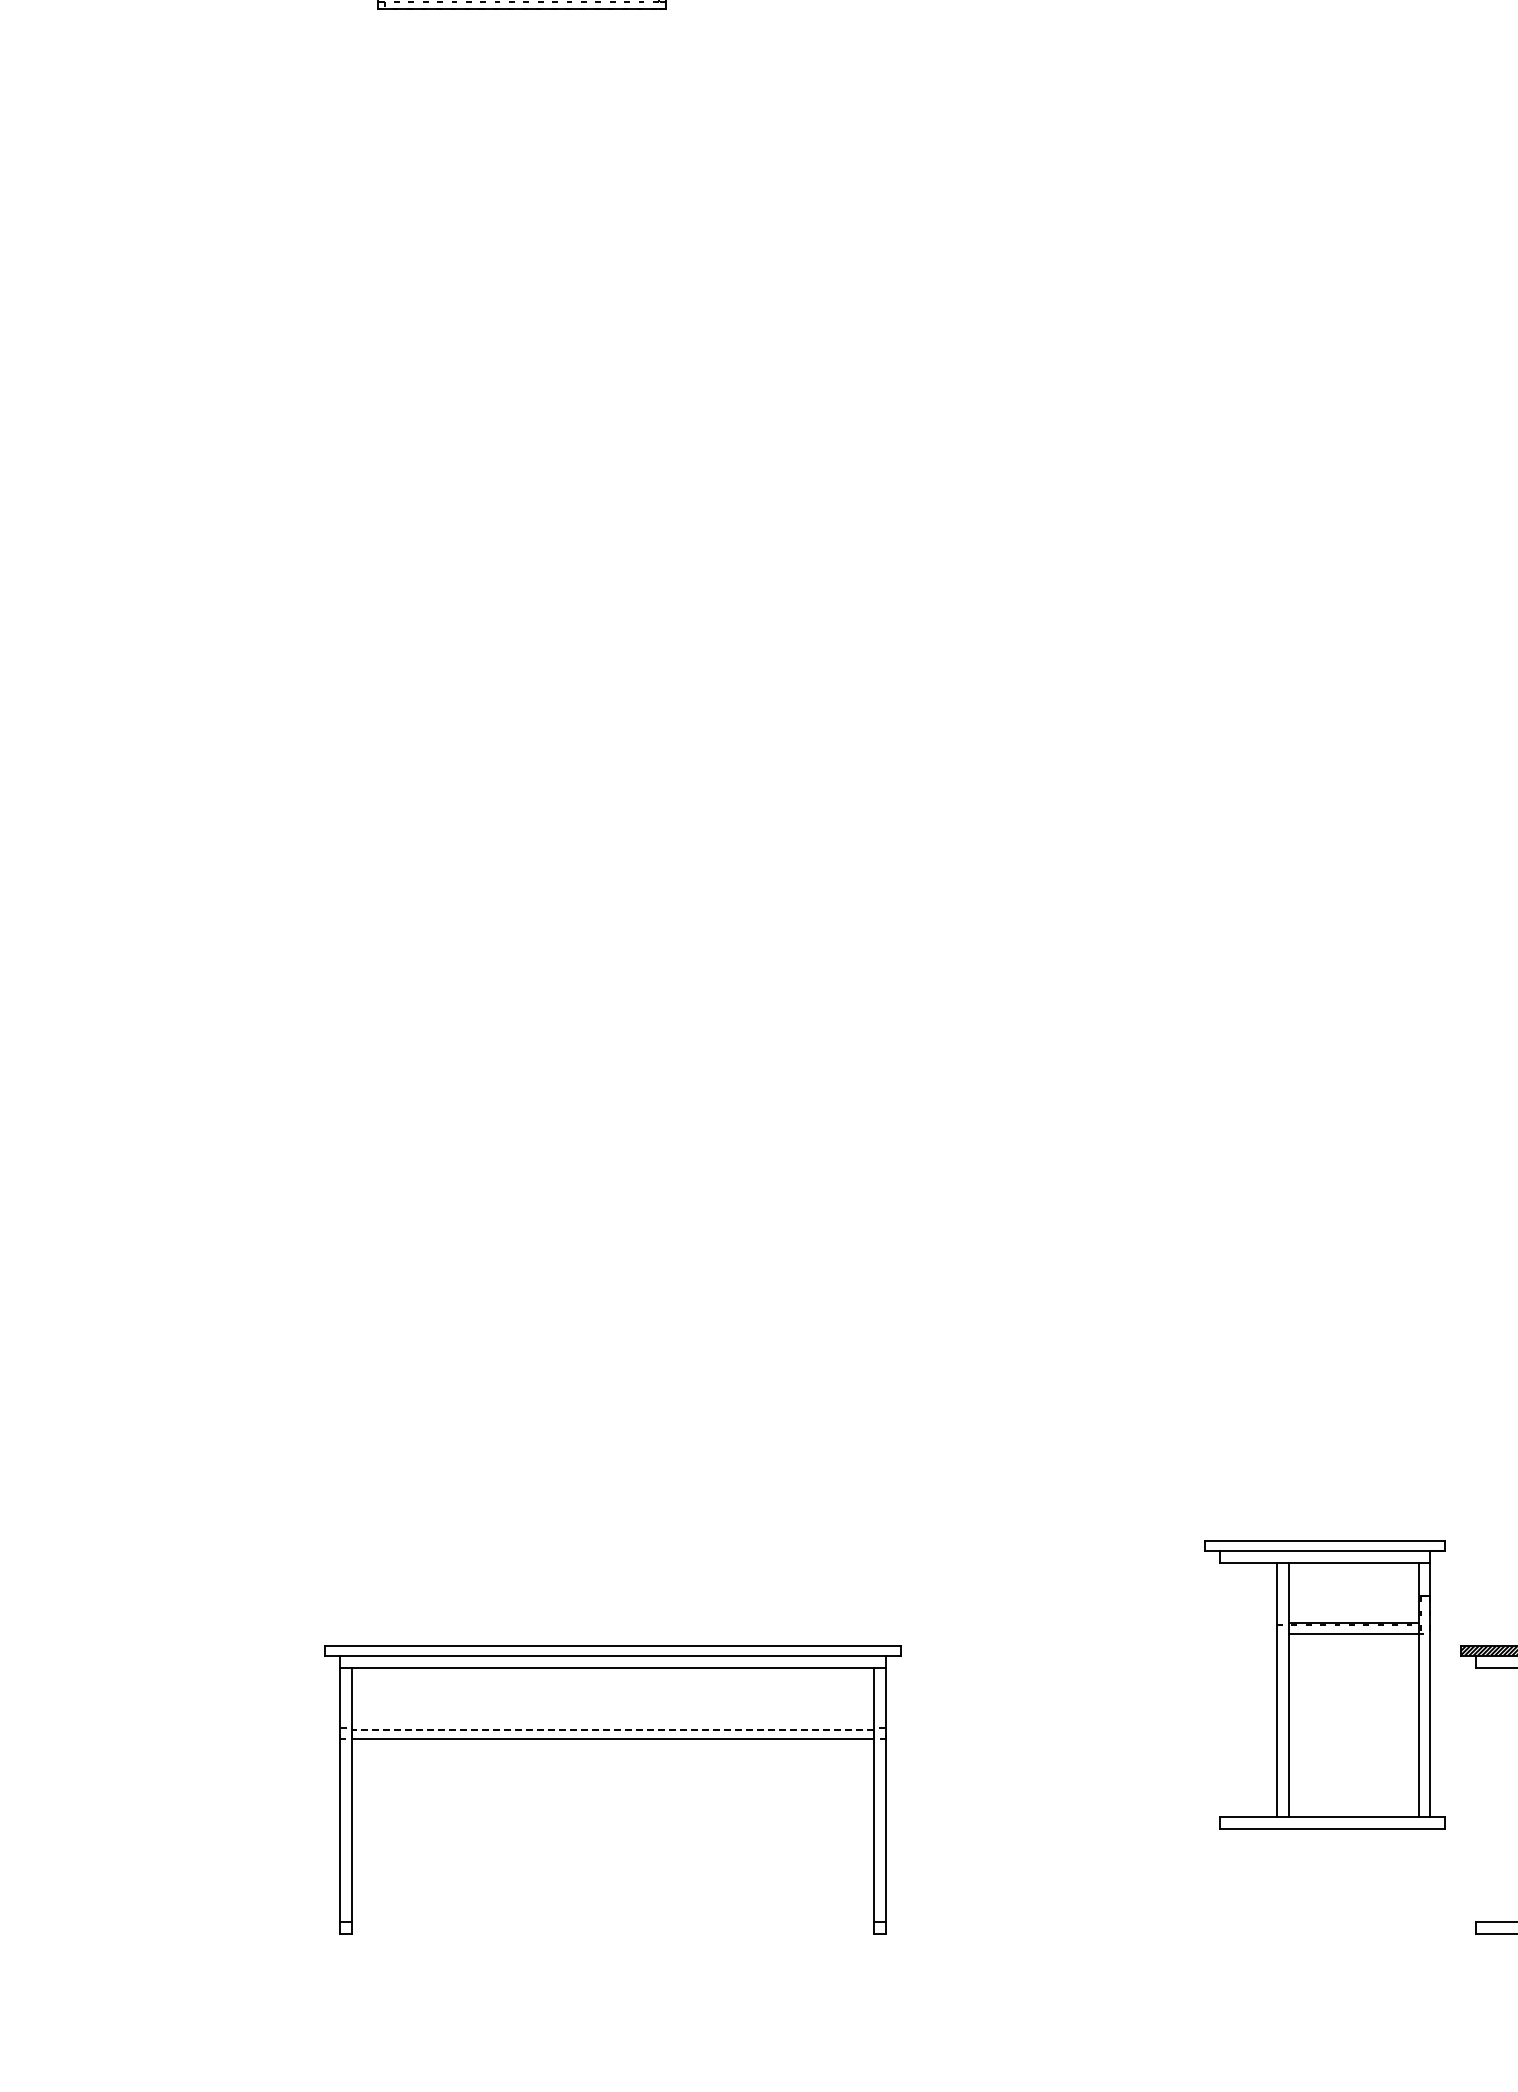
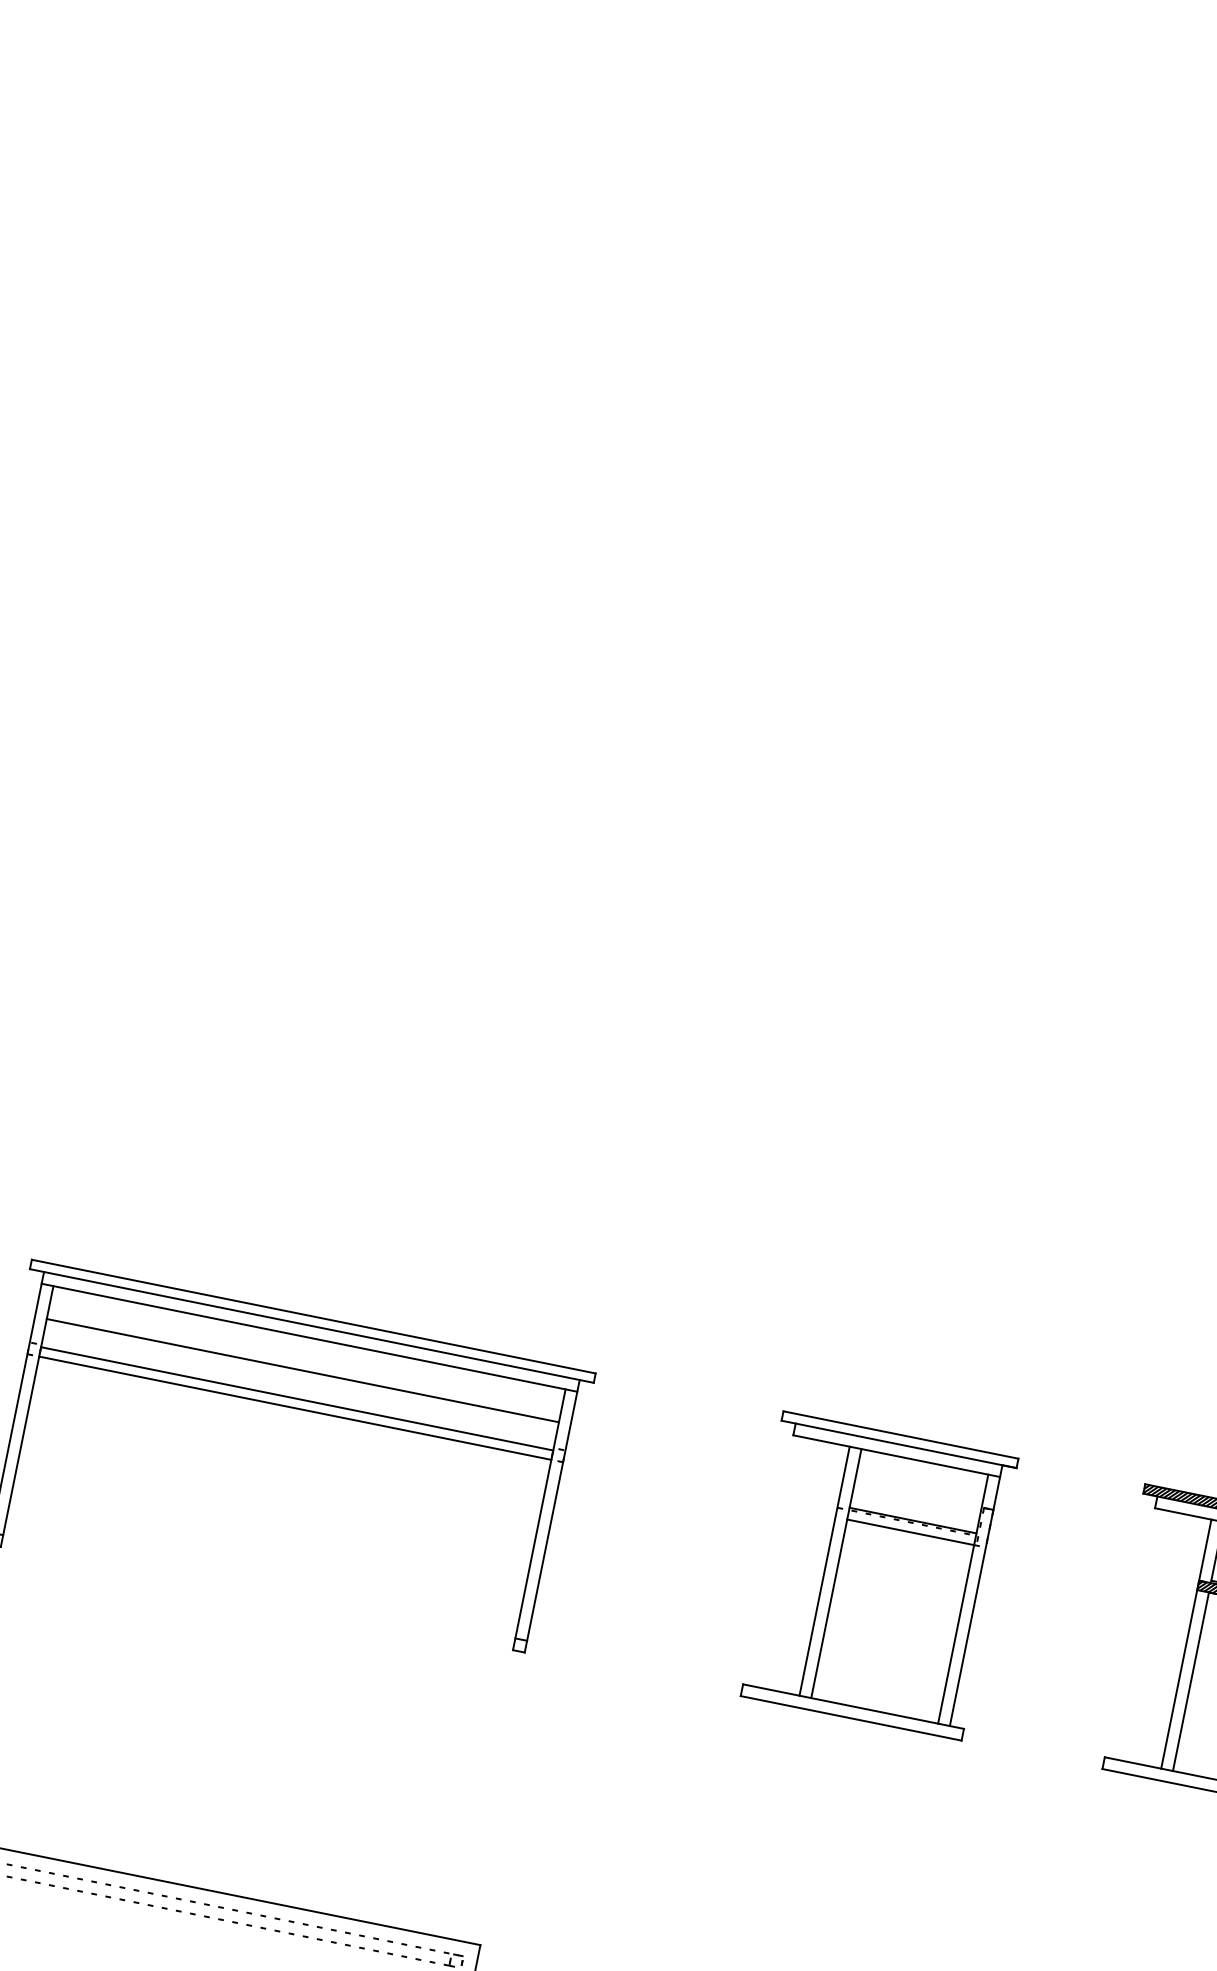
part: (1324, 1684) -> (872, 1575), moved
line: (612, 1701) -> (302, 1370), added
line: (612, 1729) -> (296, 1398), dashed -> solid

